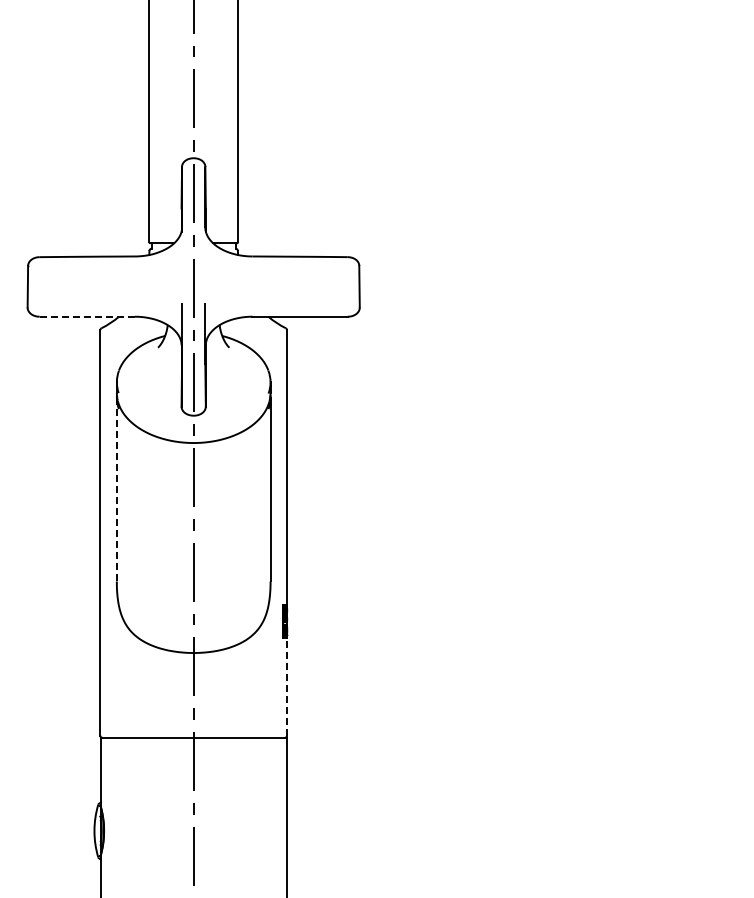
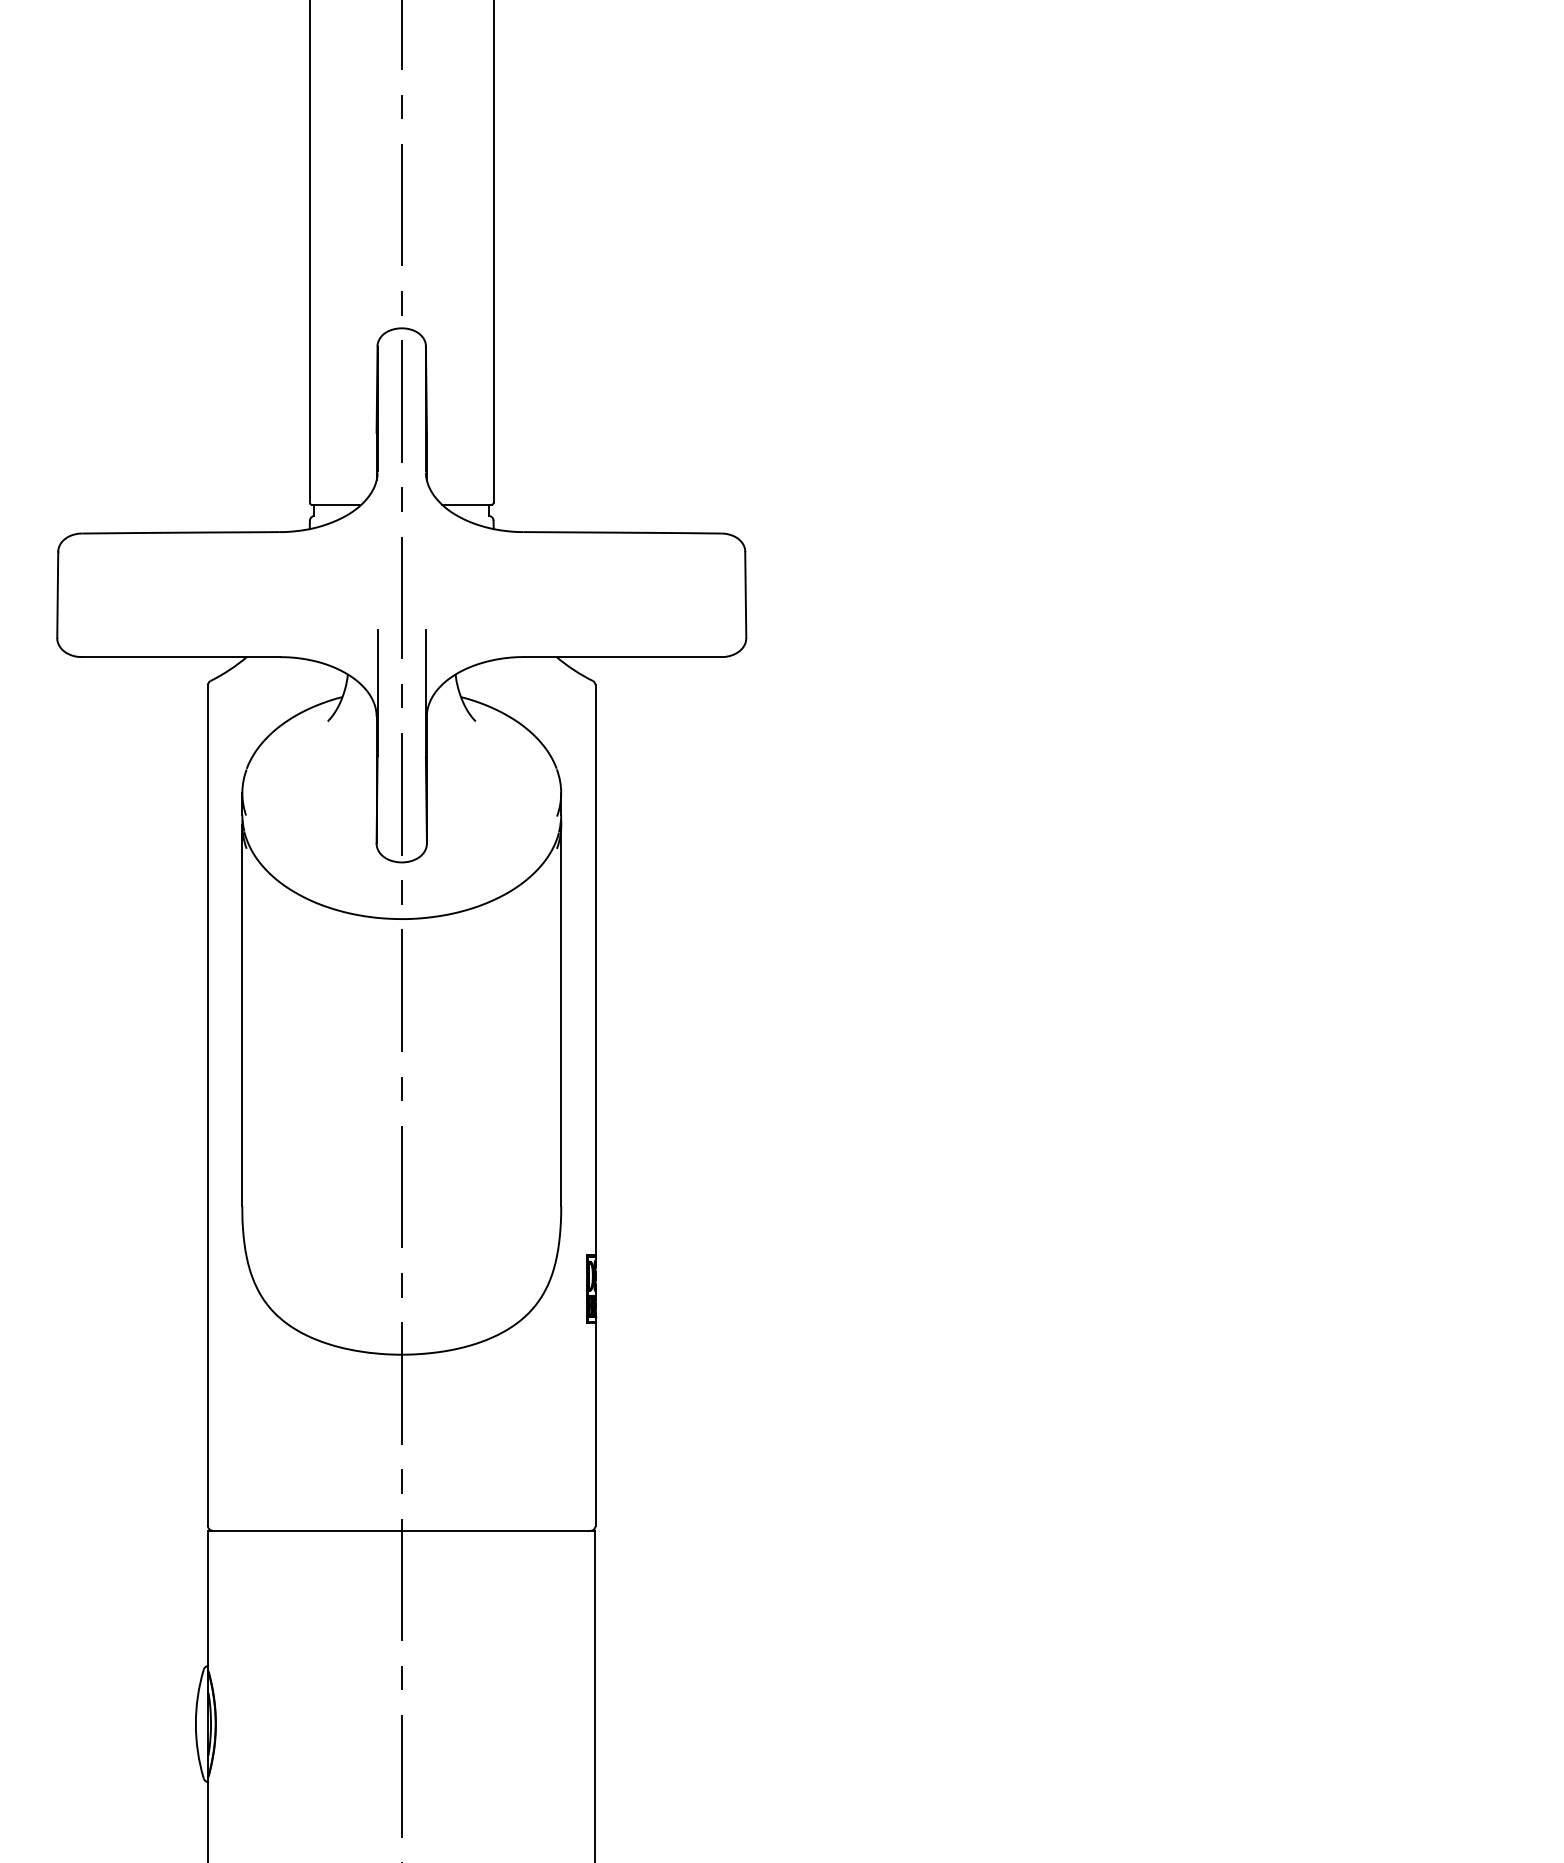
line: (87, 316) -> (181, 656), dashed -> solid
line: (116, 489) -> (241, 1015), dashed -> solid
line: (287, 686) -> (596, 1424), dashed -> solid

